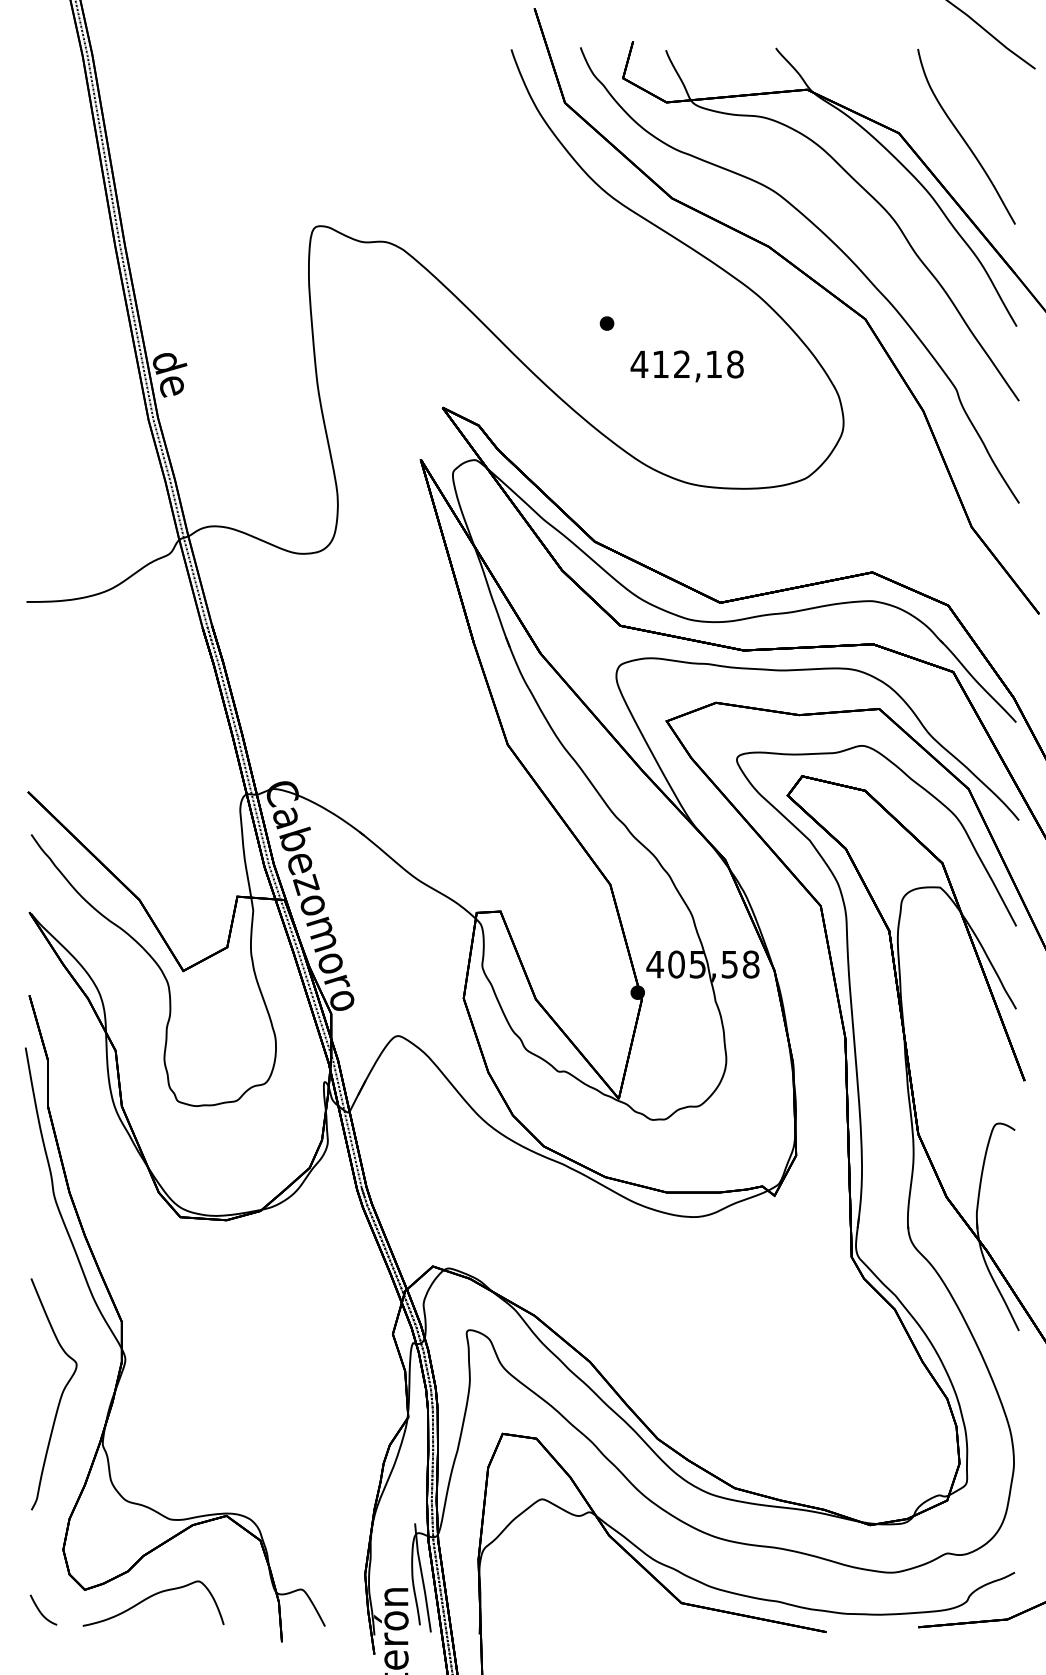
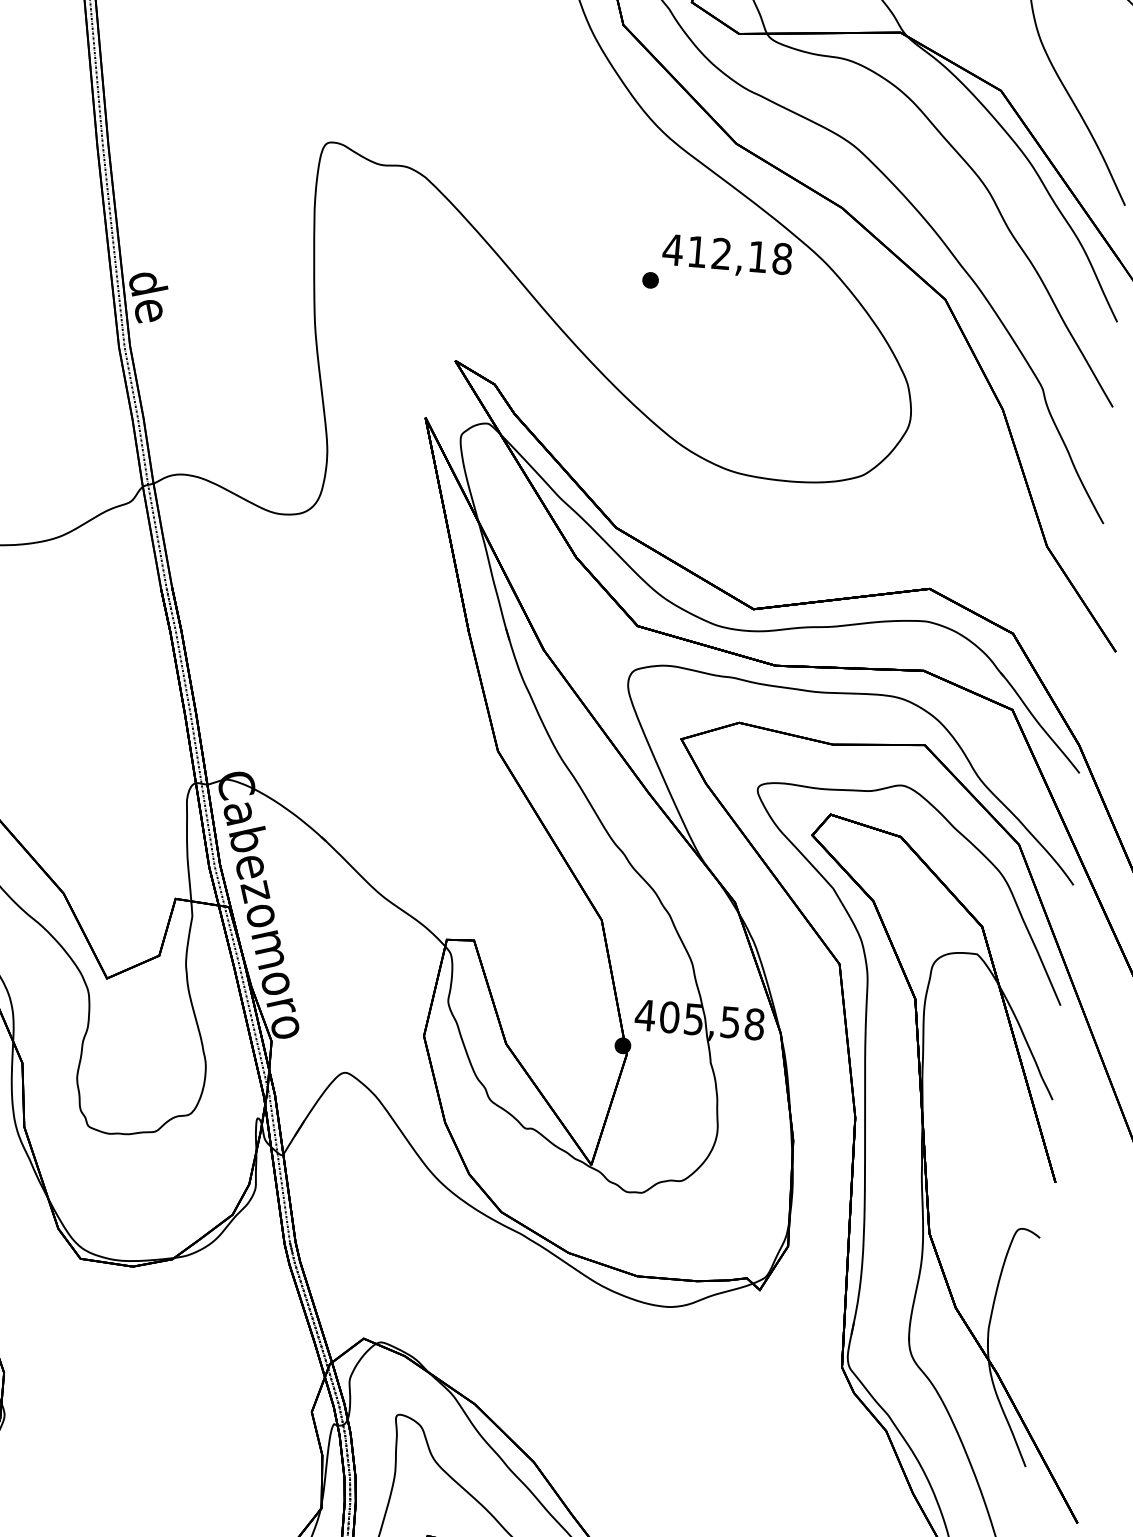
text: (686, 366) -> (726, 256), moved

